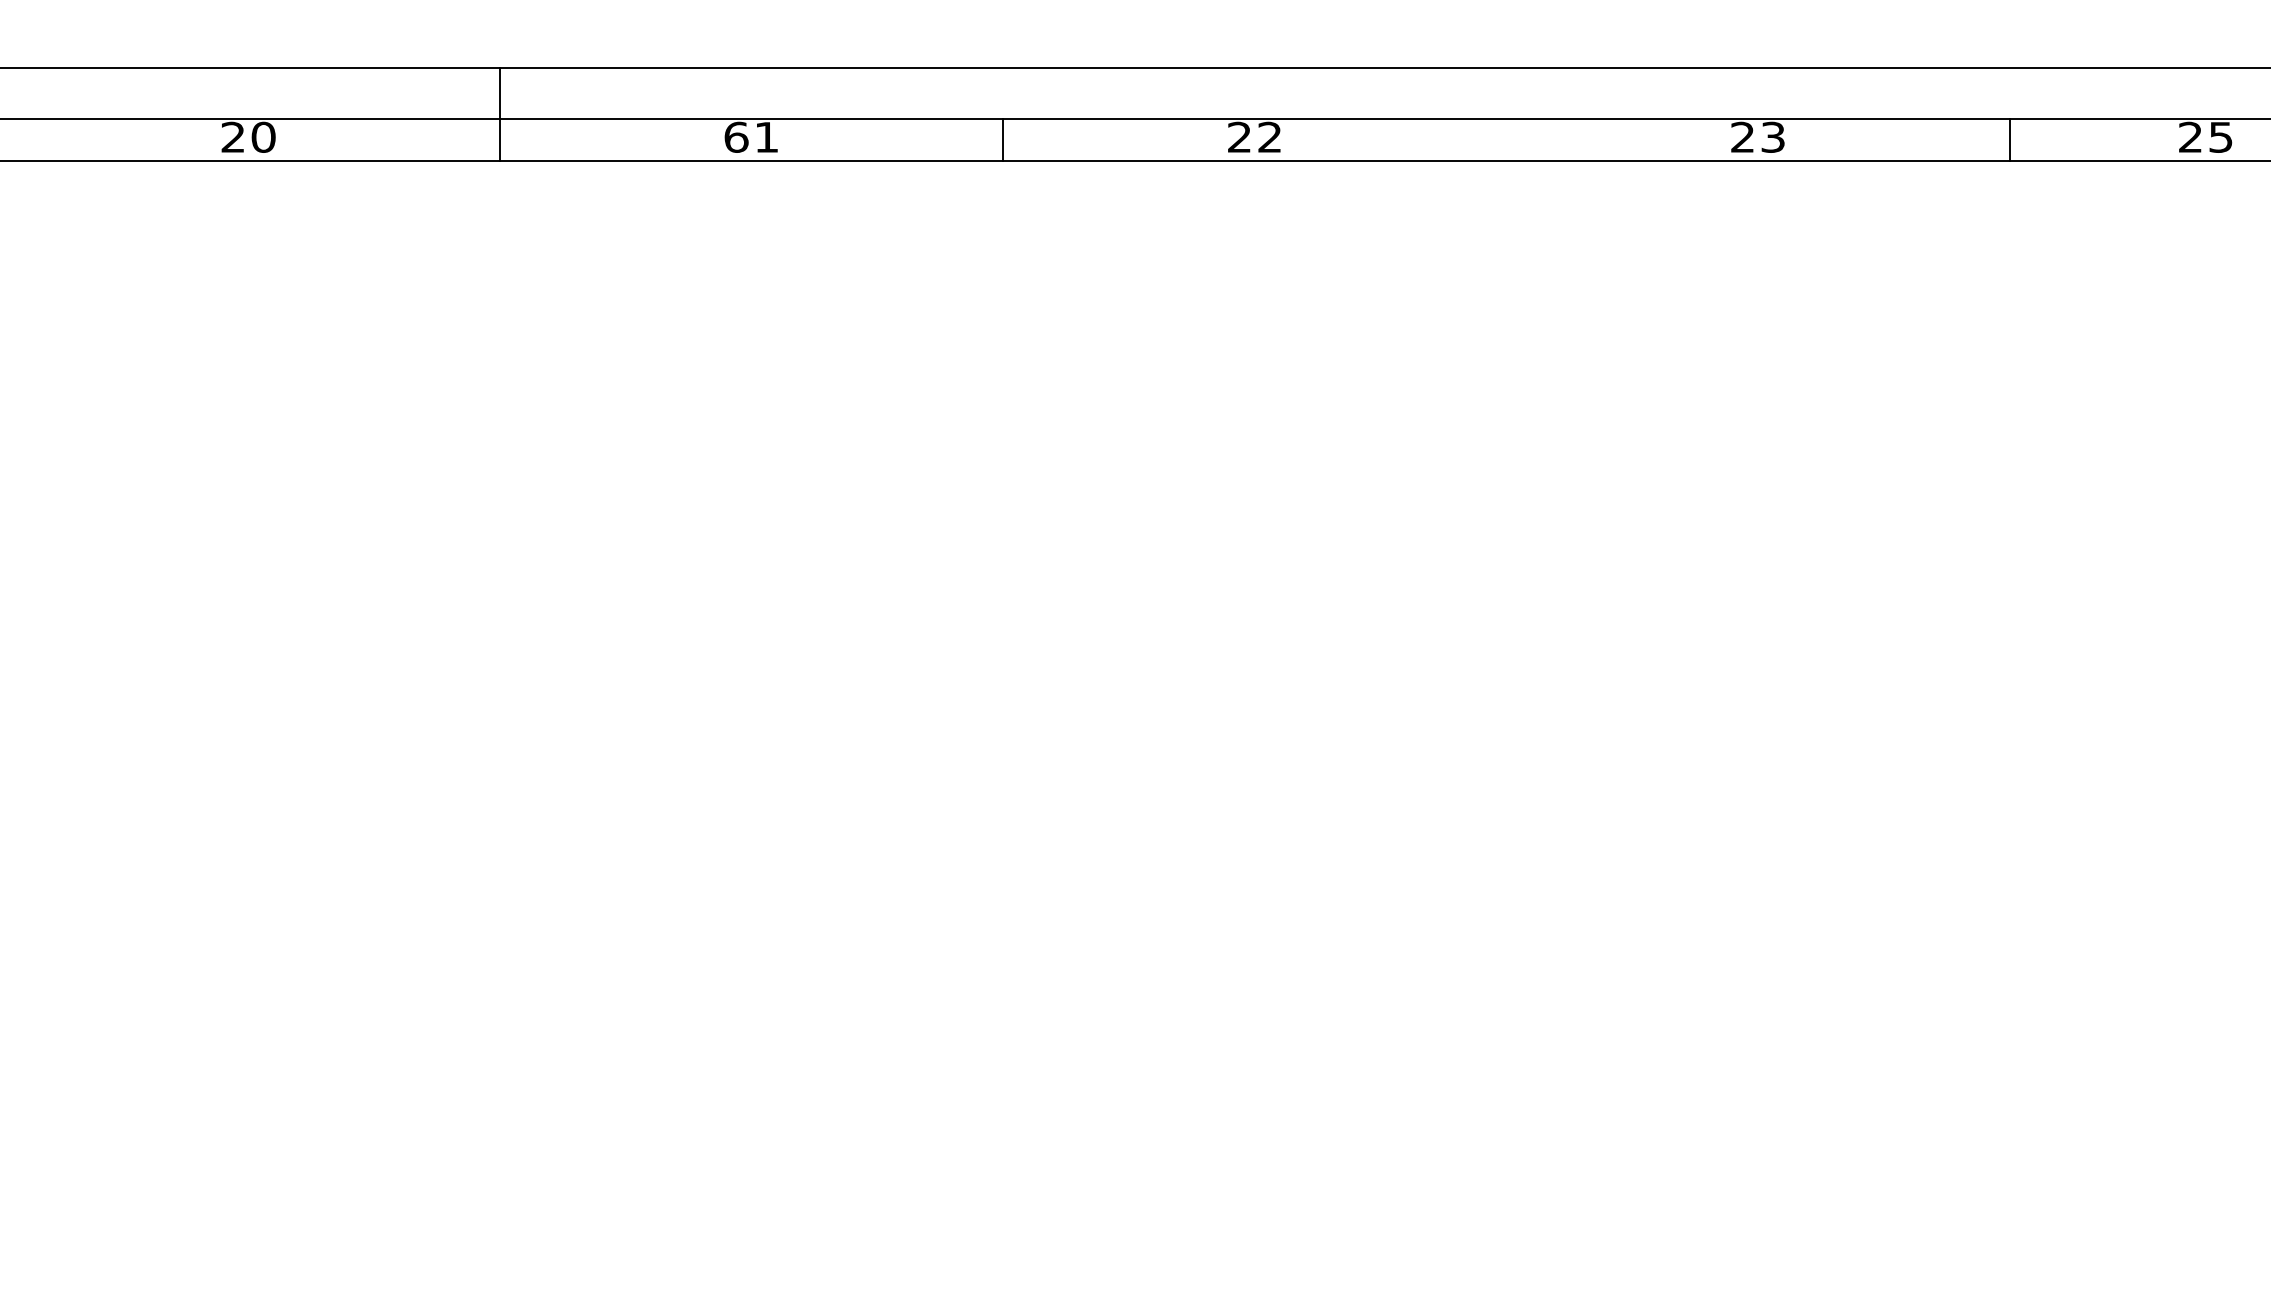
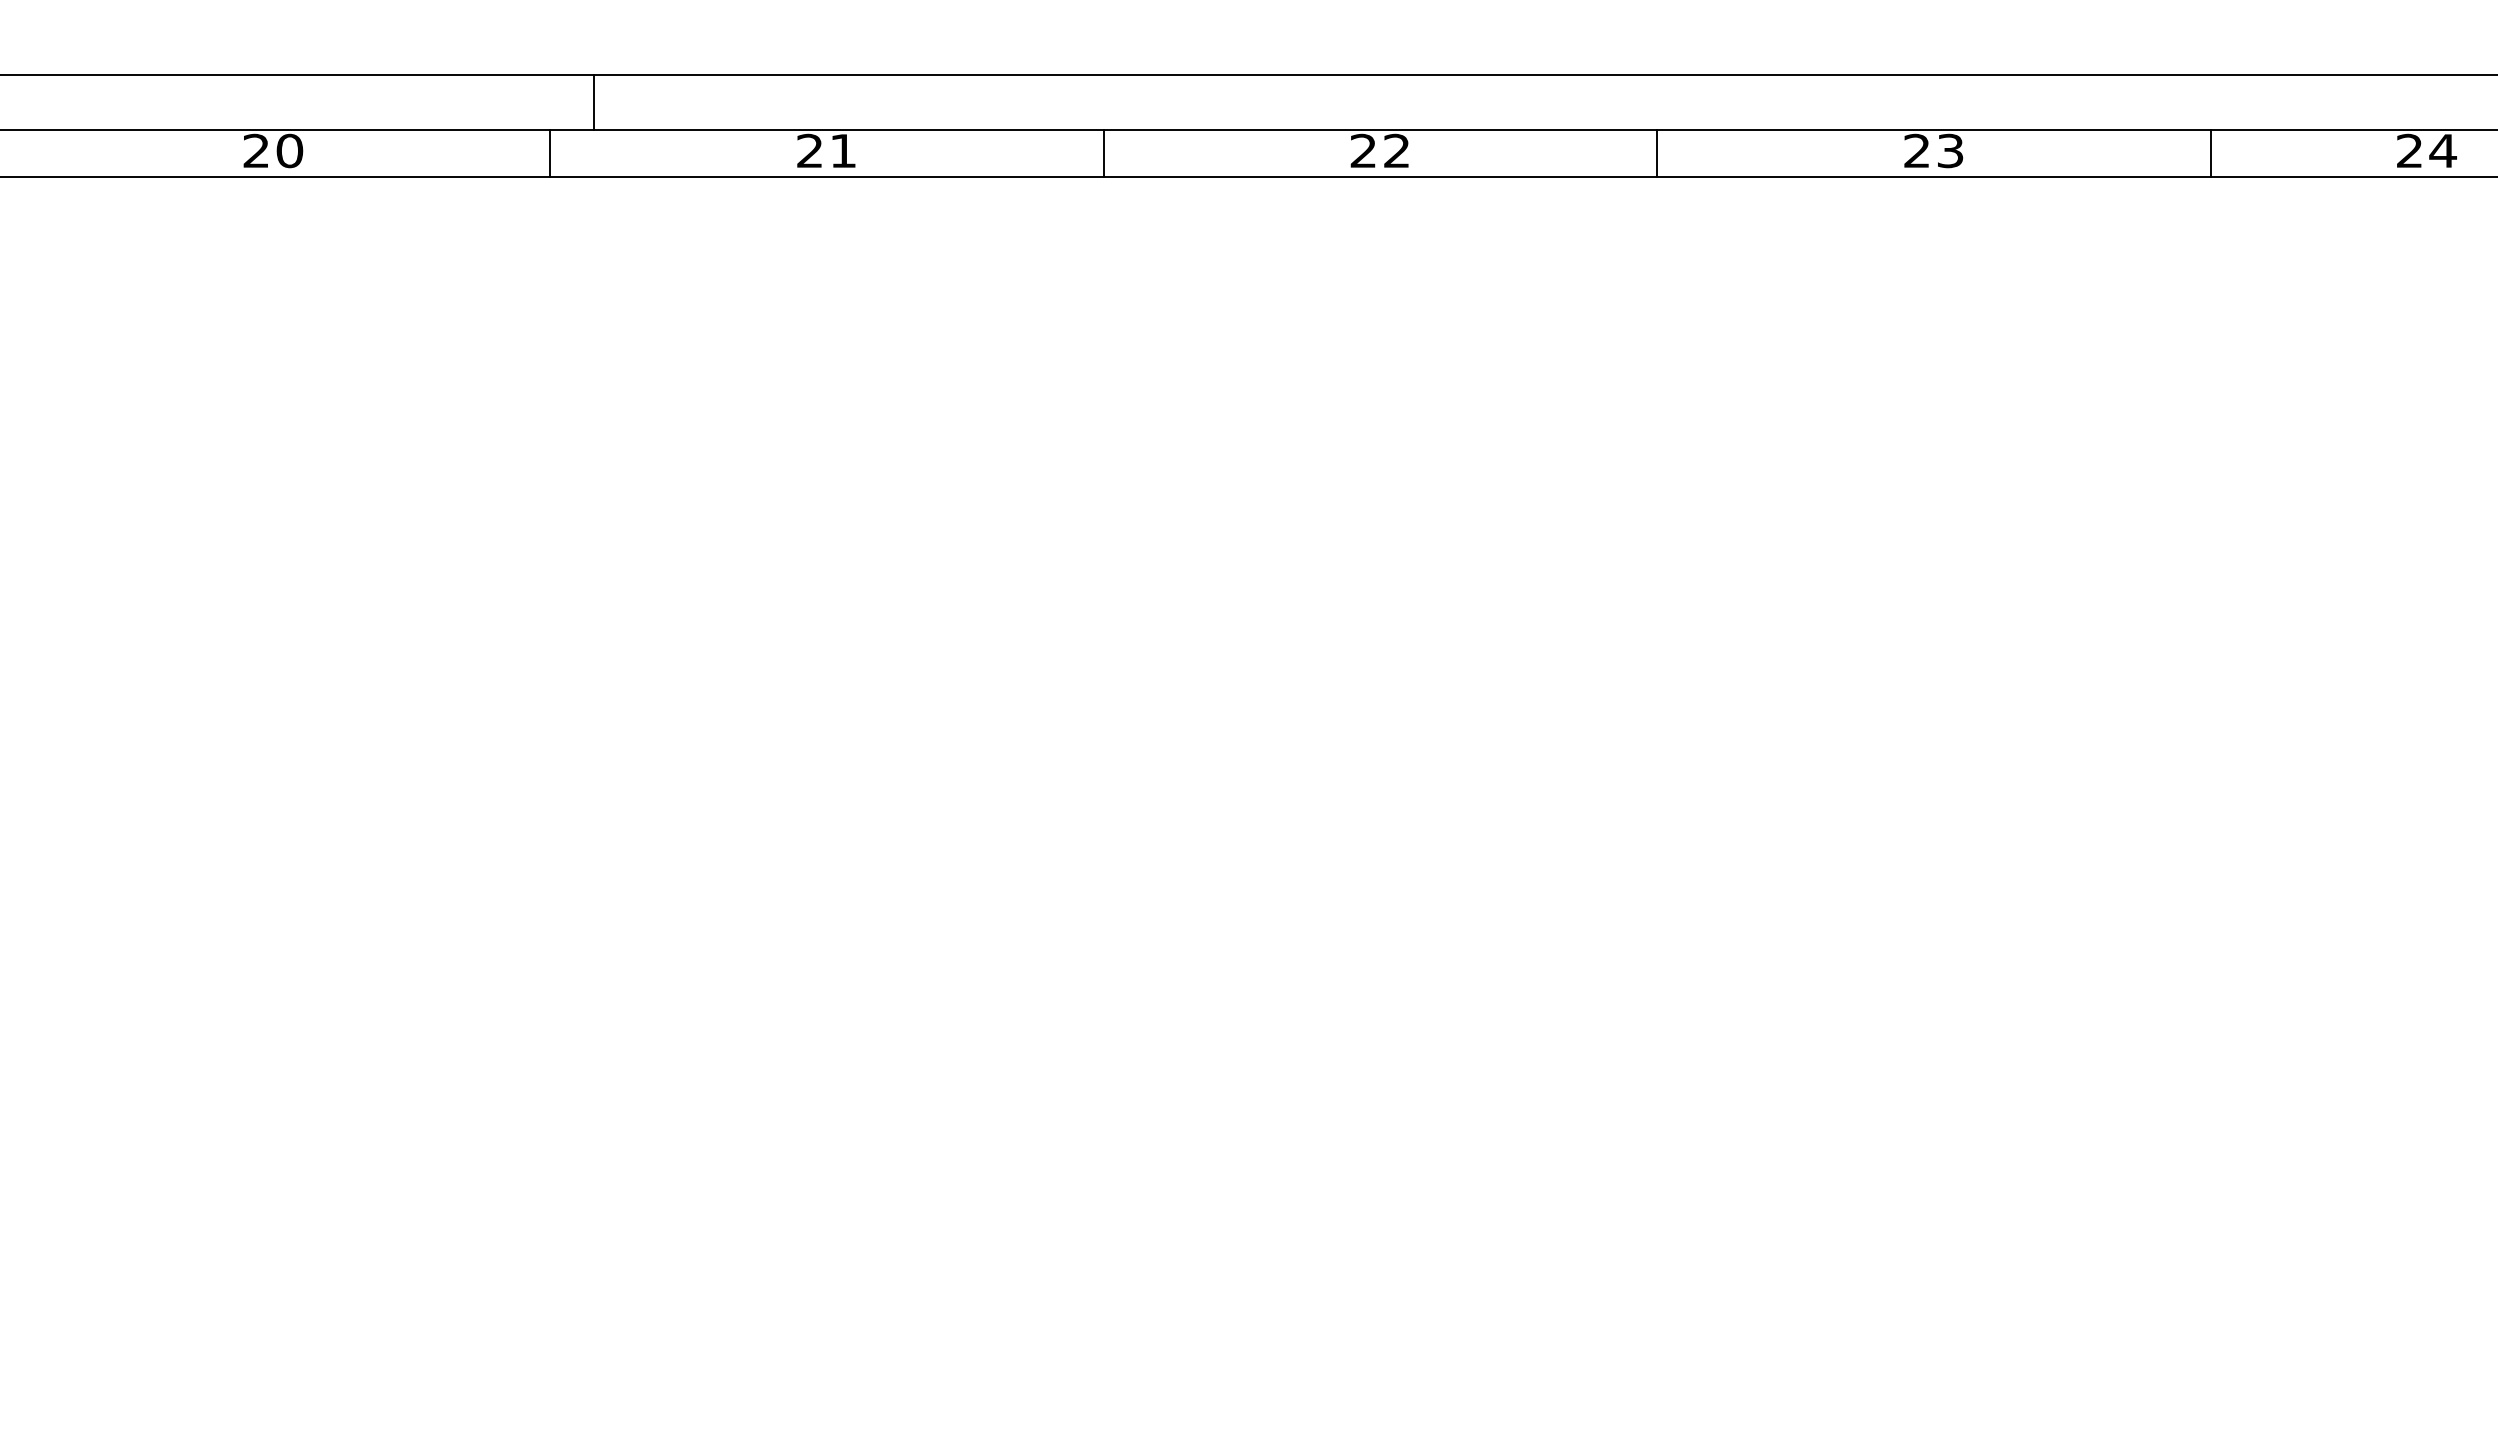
line: (500, 93) -> (594, 102), moved
text: (736, 136) -> (810, 150), 61 -> 21
text: (2220, 137) -> (2442, 151), 25 -> 24
line: (1506, 139) -> (1657, 153), added

